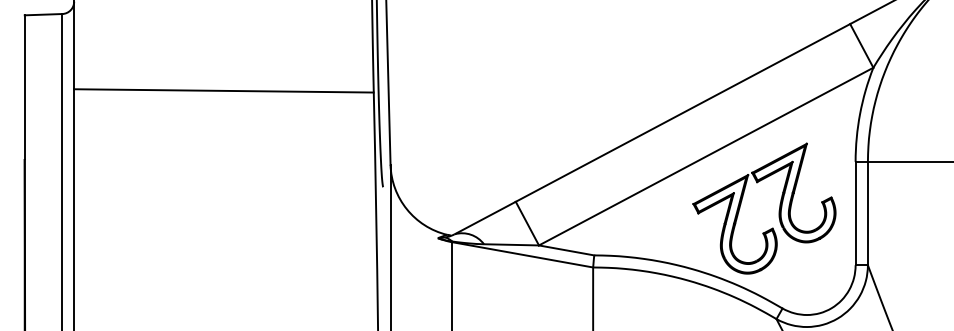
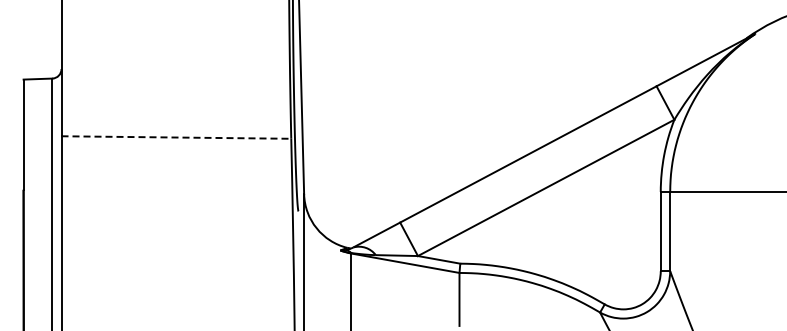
line: (224, 90) -> (176, 137), solid -> dashed
part: (778, 208) -> (601, 227), removed

